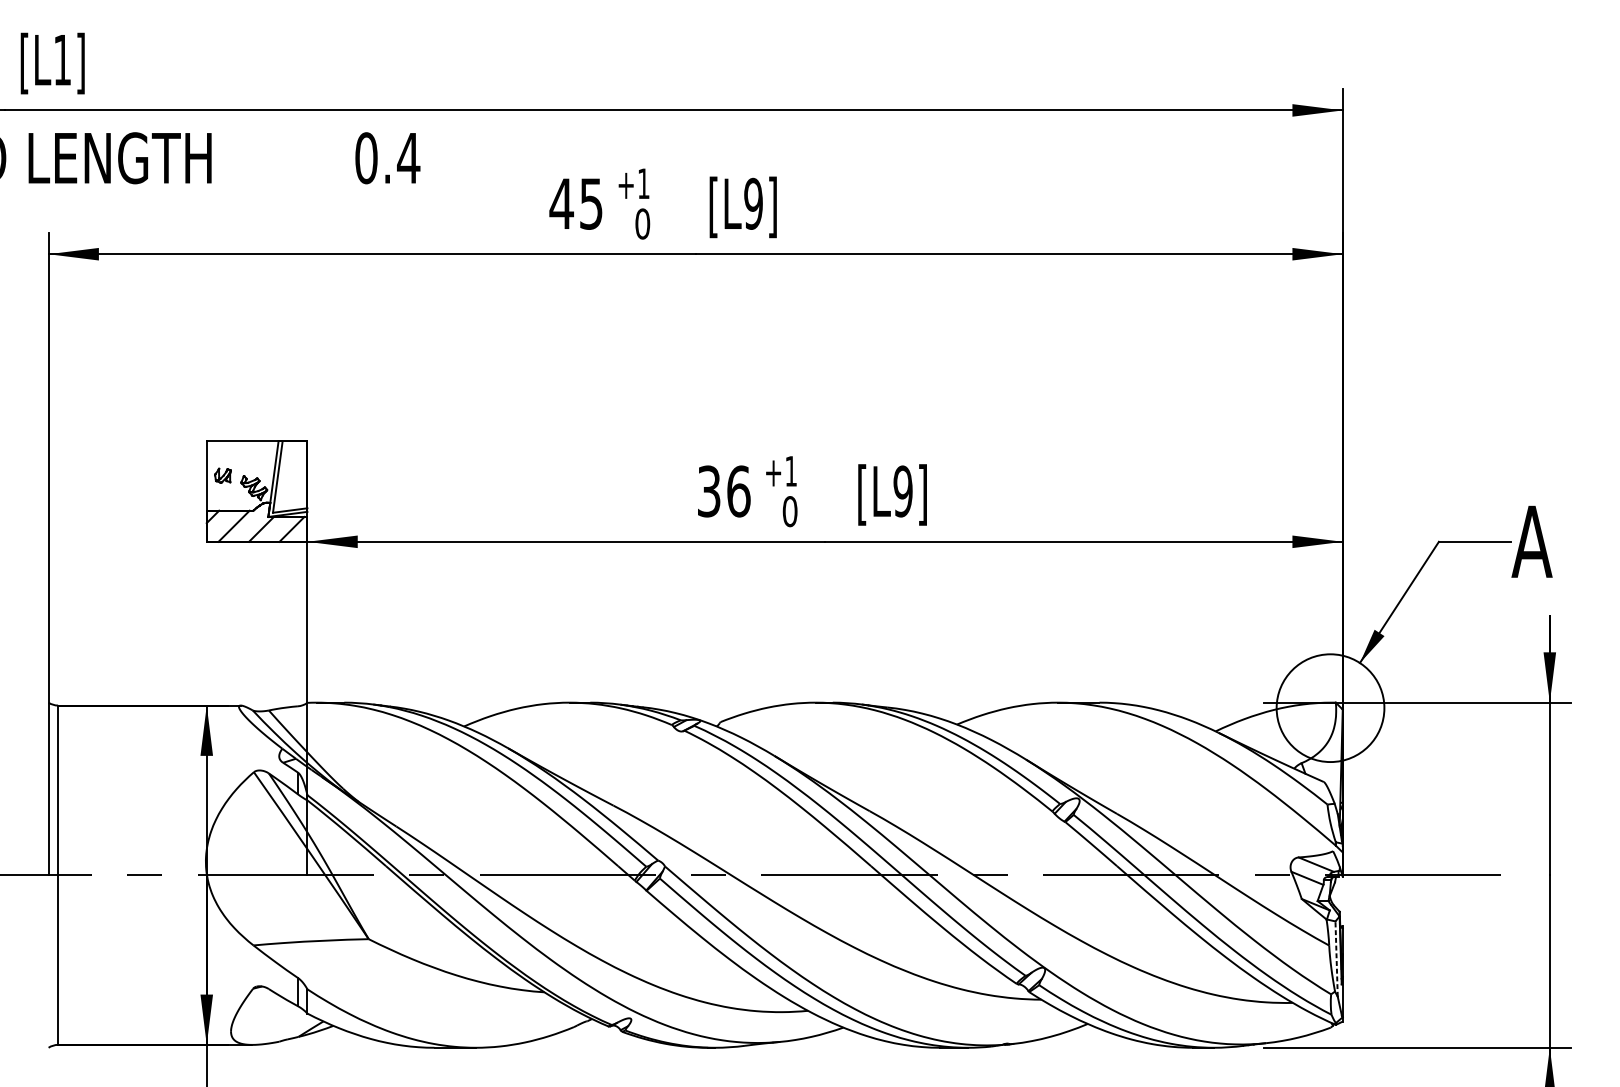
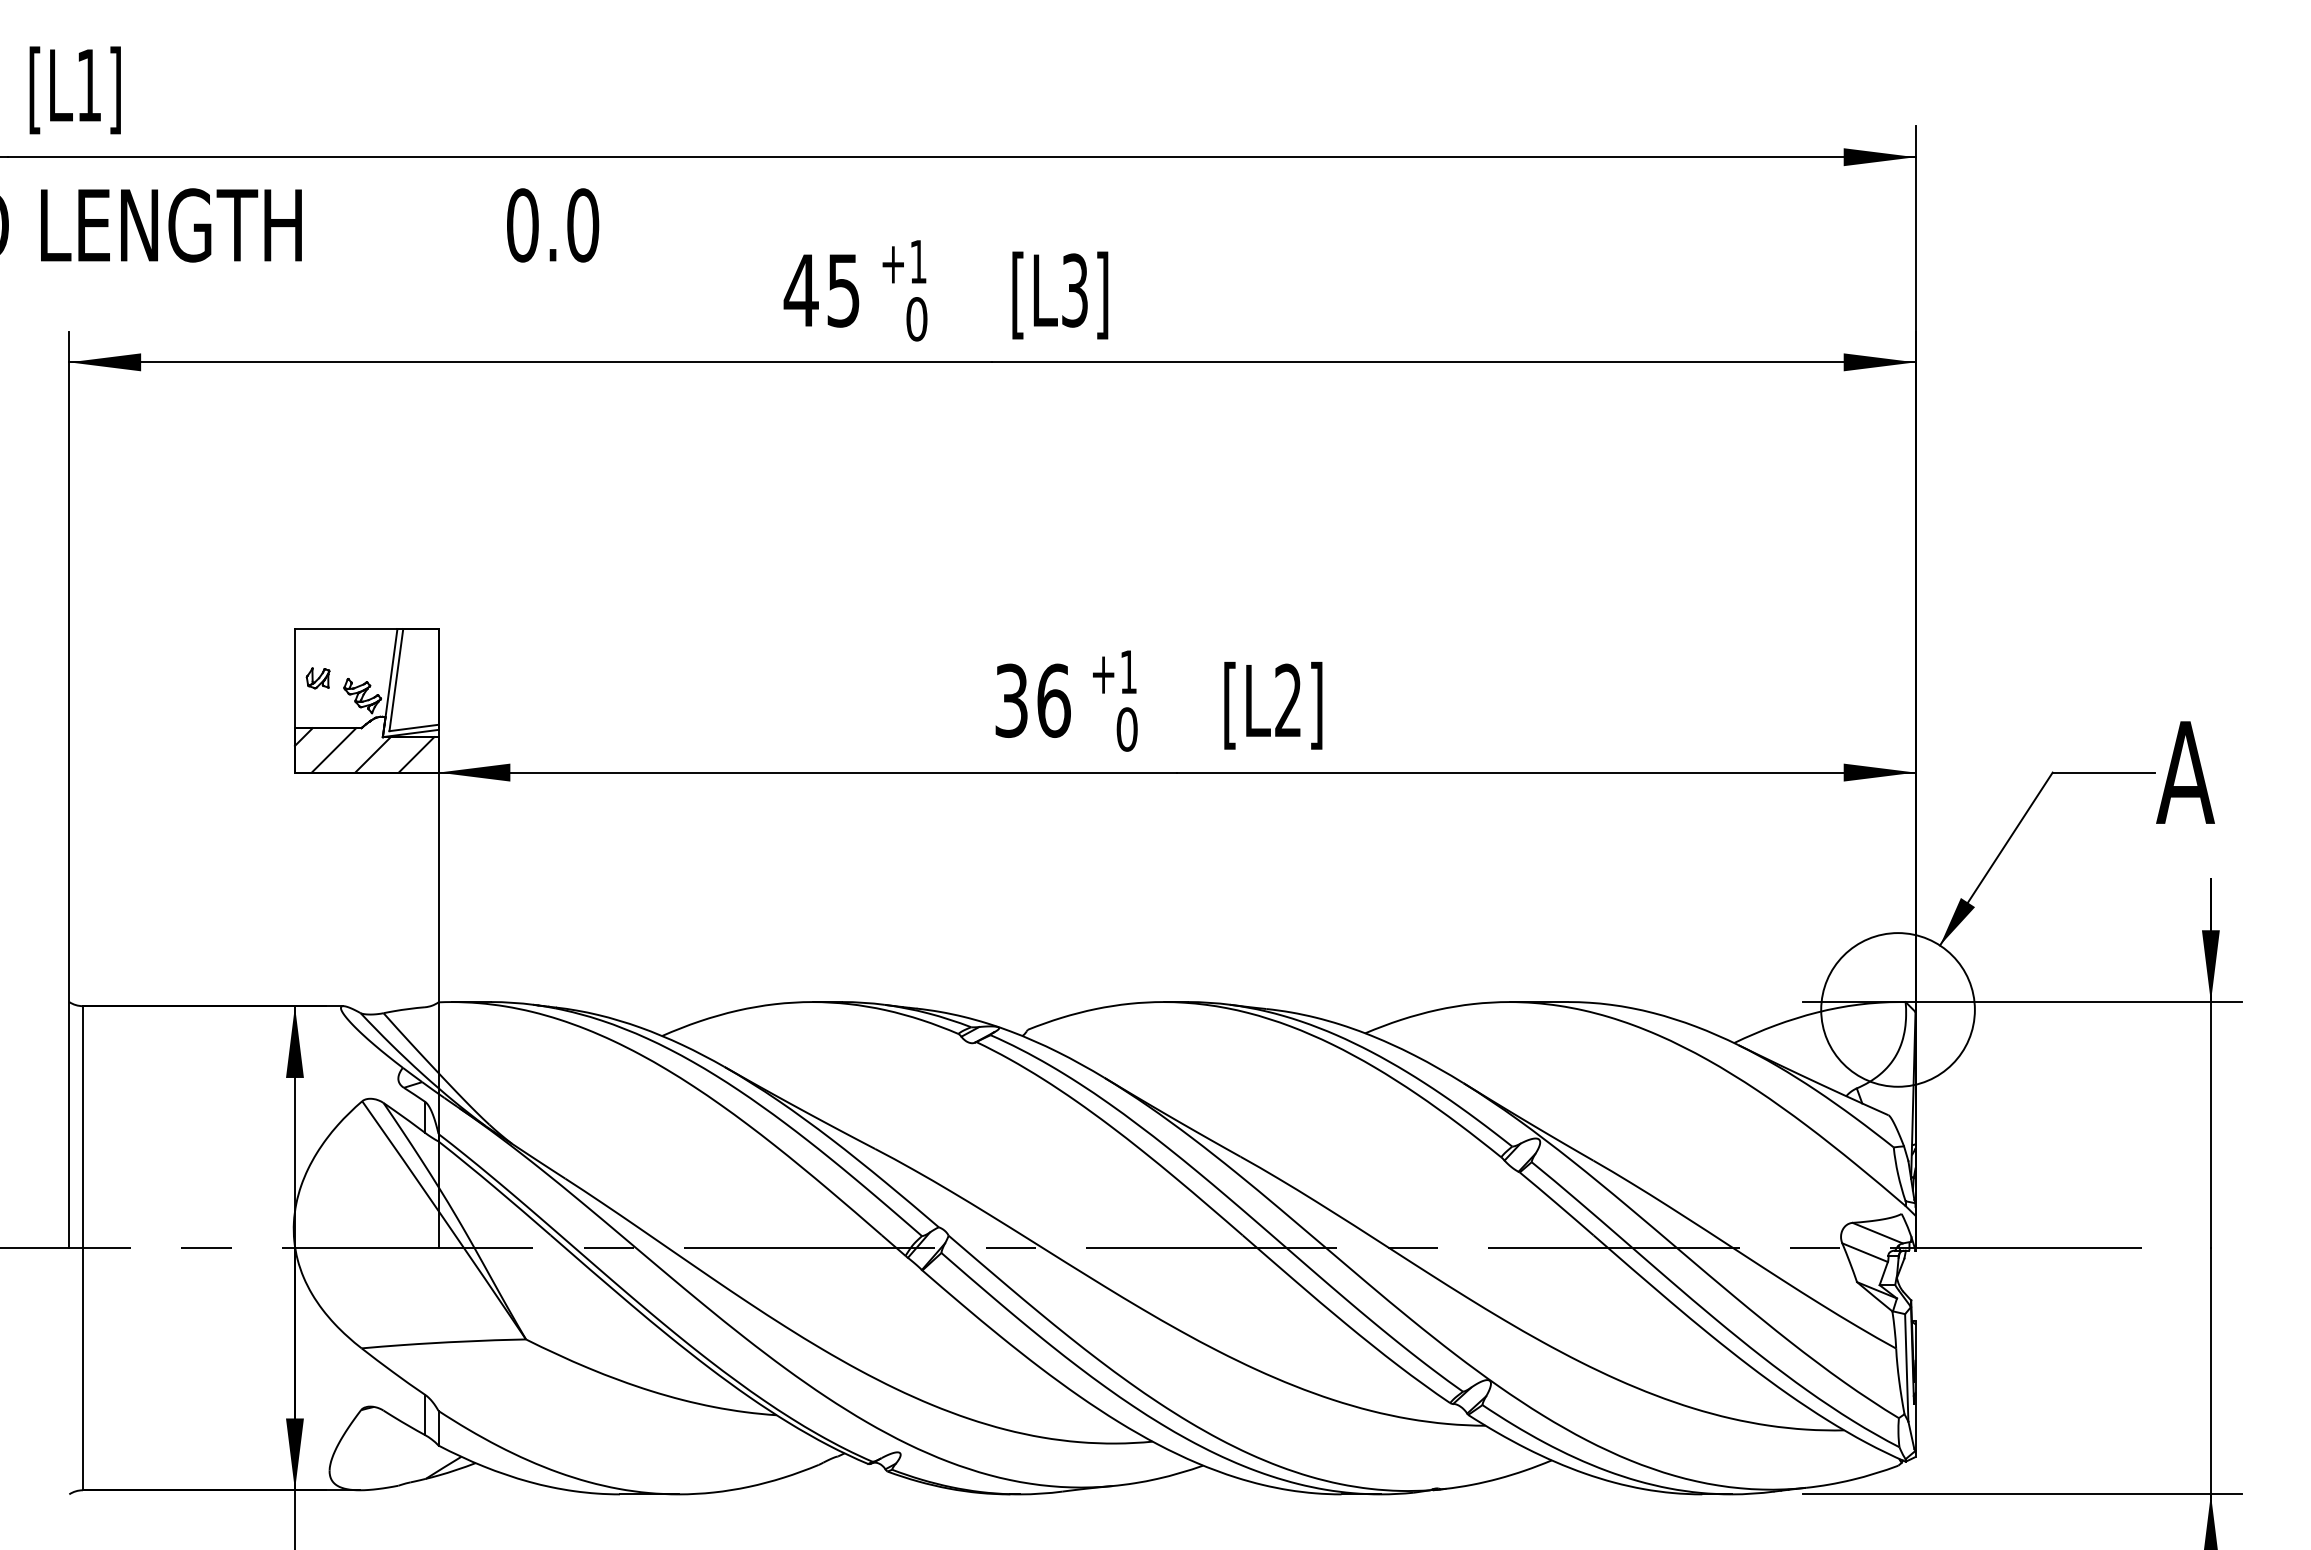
text: (408, 158) -> (582, 225), 0.4 -> 0.0
text: (753, 203) -> (1074, 290), [L9] -> [L3]
text: (902, 491) -> (1287, 700), [L9] -> [L2]
line: (1336, 958) -> (1906, 1367), dashed -> solid

